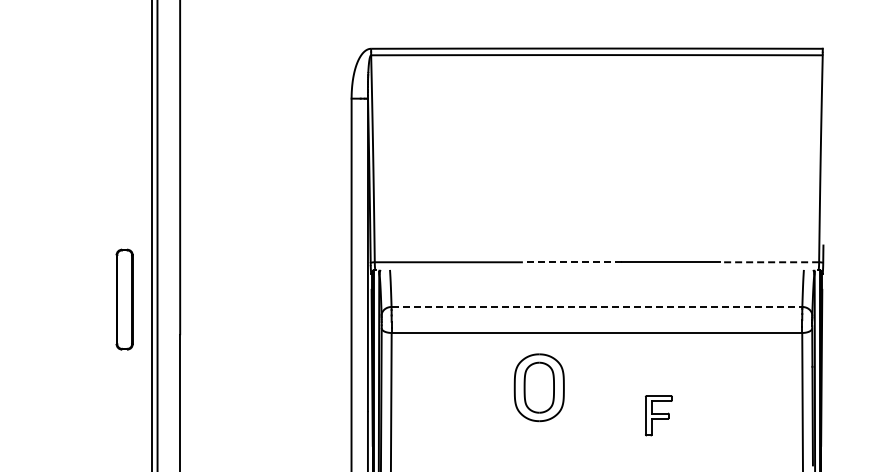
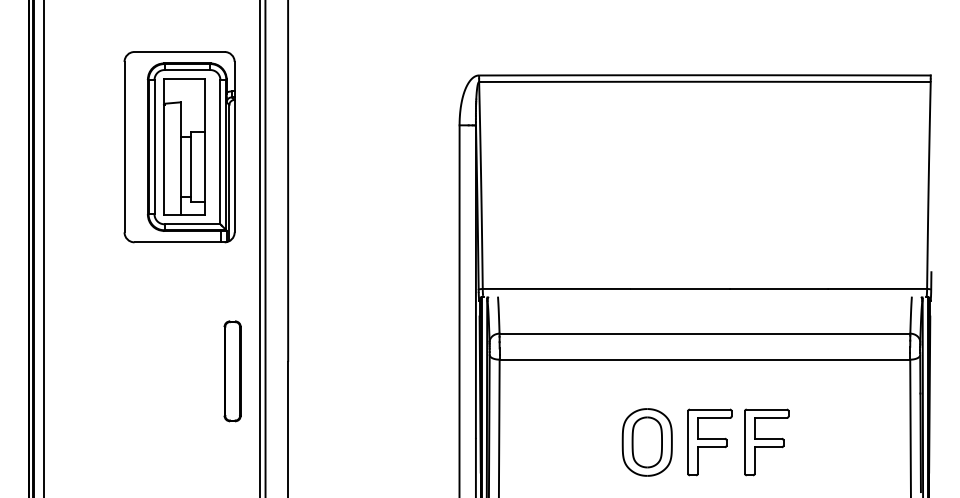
part: (71, 120) -> (179, 147), added
line: (571, 261) -> (679, 288), dashed -> solid
line: (769, 261) -> (877, 288), dashed -> solid
part: (124, 299) -> (232, 371), moved
line: (597, 306) -> (705, 333), dashed -> solid
part: (538, 387) -> (646, 442), moved
part: (601, 415) -> (709, 442), added
part: (658, 415) -> (766, 442), size x1.67

